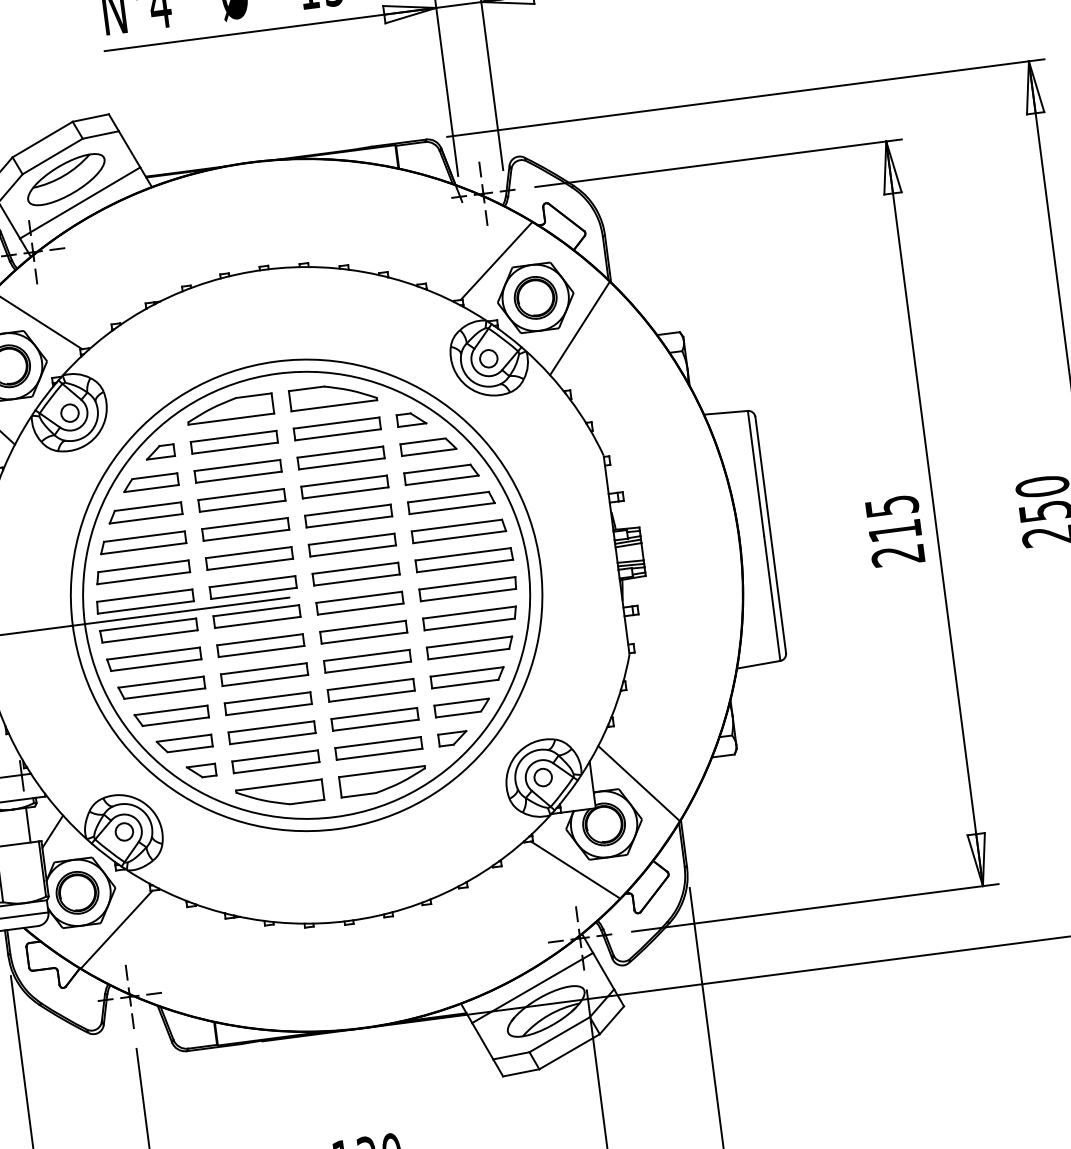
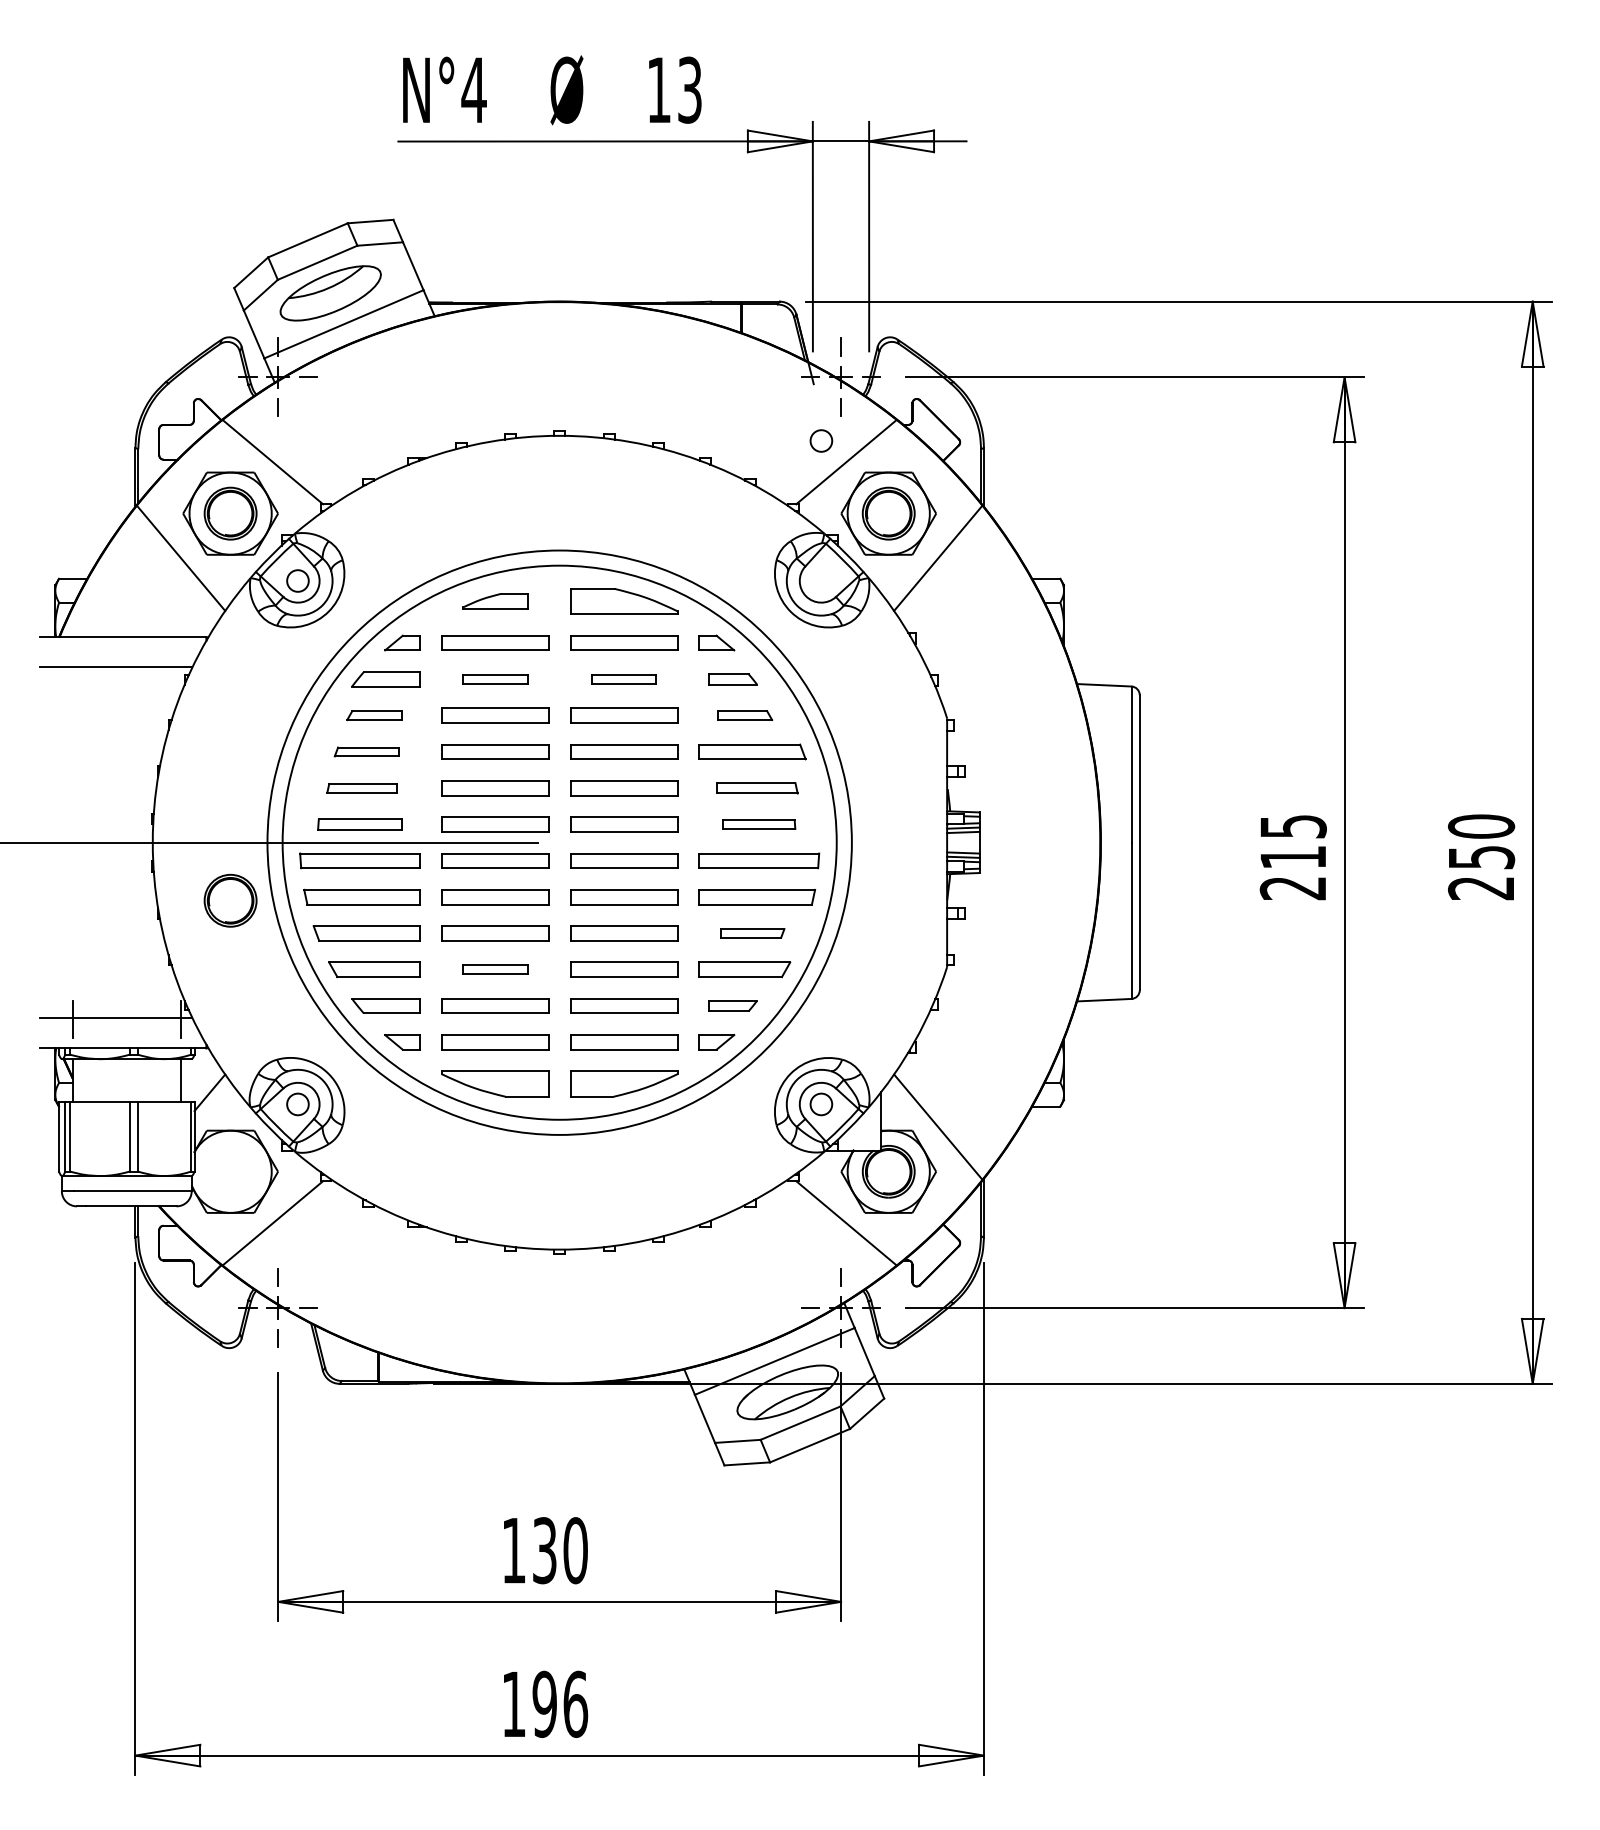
circle: (488, 358) -> (821, 440), moved
part: (230, 409) -> (495, 601), size x0.6
part: (427, 446) -> (732, 679), size x0.7
part: (341, 458) -> (624, 679), size x0.6
part: (238, 471) -> (495, 679), size x0.6
part: (441, 474) -> (744, 715), size x0.6
part: (145, 512) -> (374, 715), size x0.6
part: (458, 531) -> (756, 788), size x0.7
part: (142, 542) -> (366, 751), size x0.6
part: (464, 560) -> (759, 824), size x0.6
part: (142, 572) -> (361, 788), size x0.6
part: (144, 601) -> (359, 824), size x0.7
part: (470, 647) -> (752, 933), size x0.6
part: (268, 703) -> (495, 969), size x0.6
part: (461, 707) -> (732, 1005), size x0.7
part: (77, 892) -> (230, 900), moved

